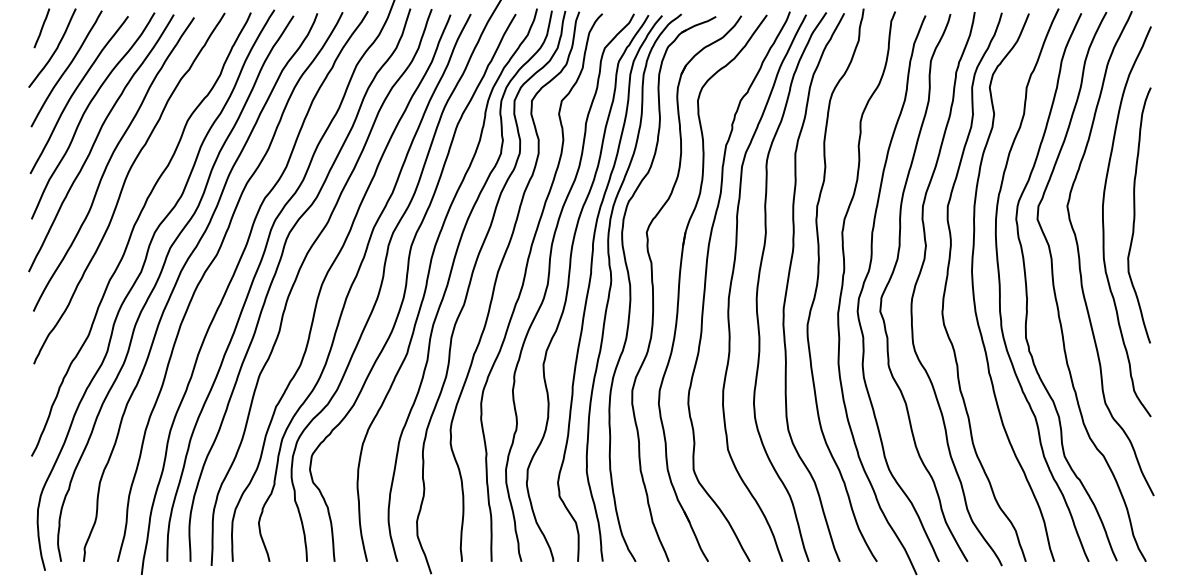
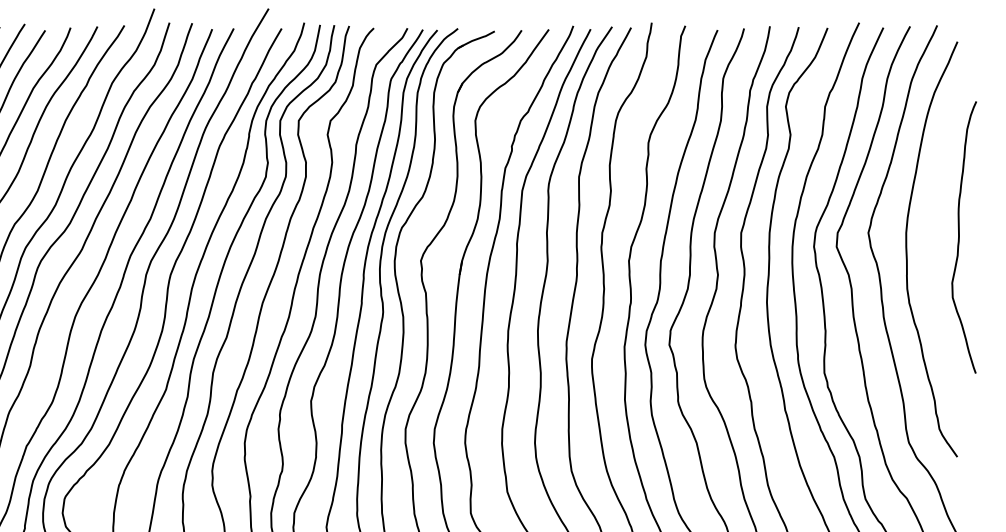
curve: (1135, 215) -> (960, 237), moved

